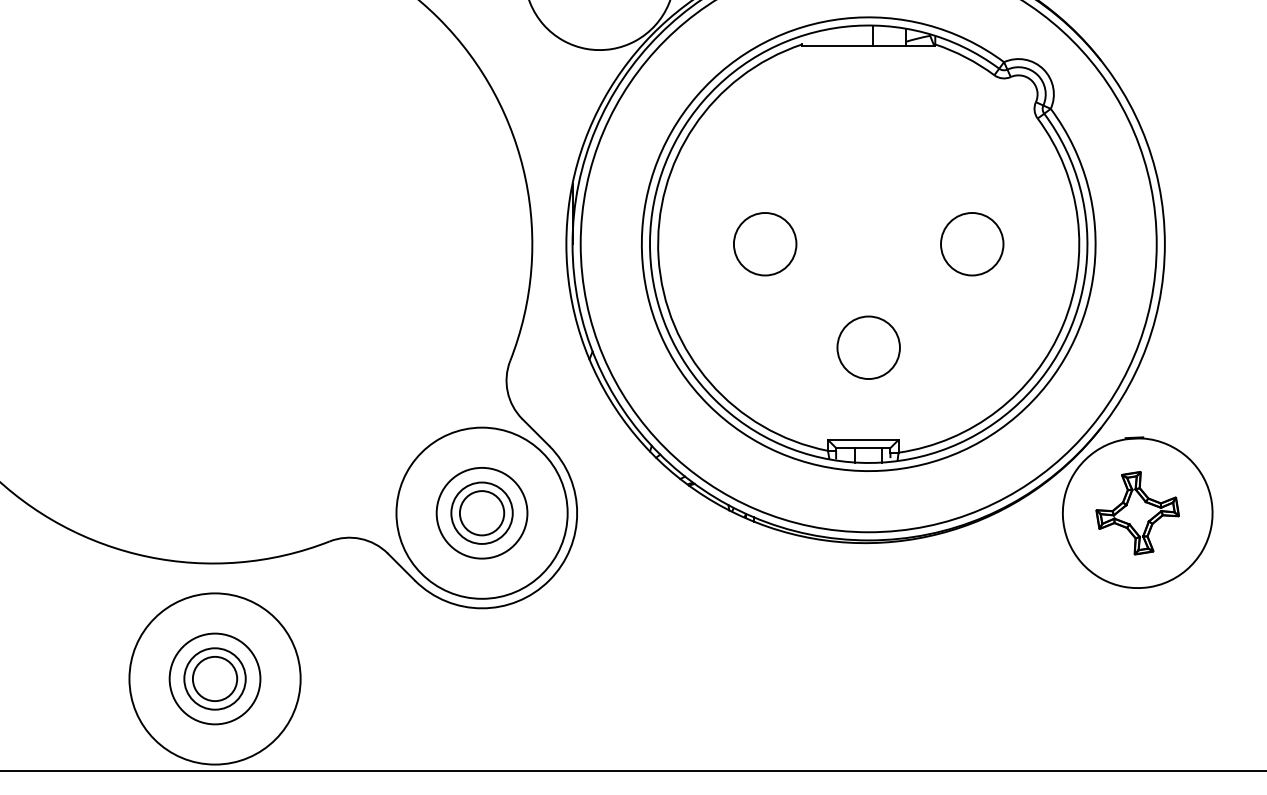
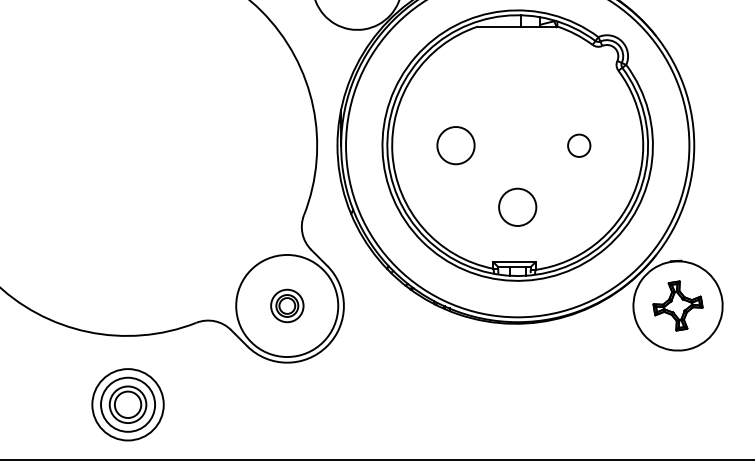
circle: (970, 243) -> (578, 145), size x0.6
part: (482, 512) -> (287, 305), size x0.6
circle: (215, 678) -> (128, 404), size x0.7

